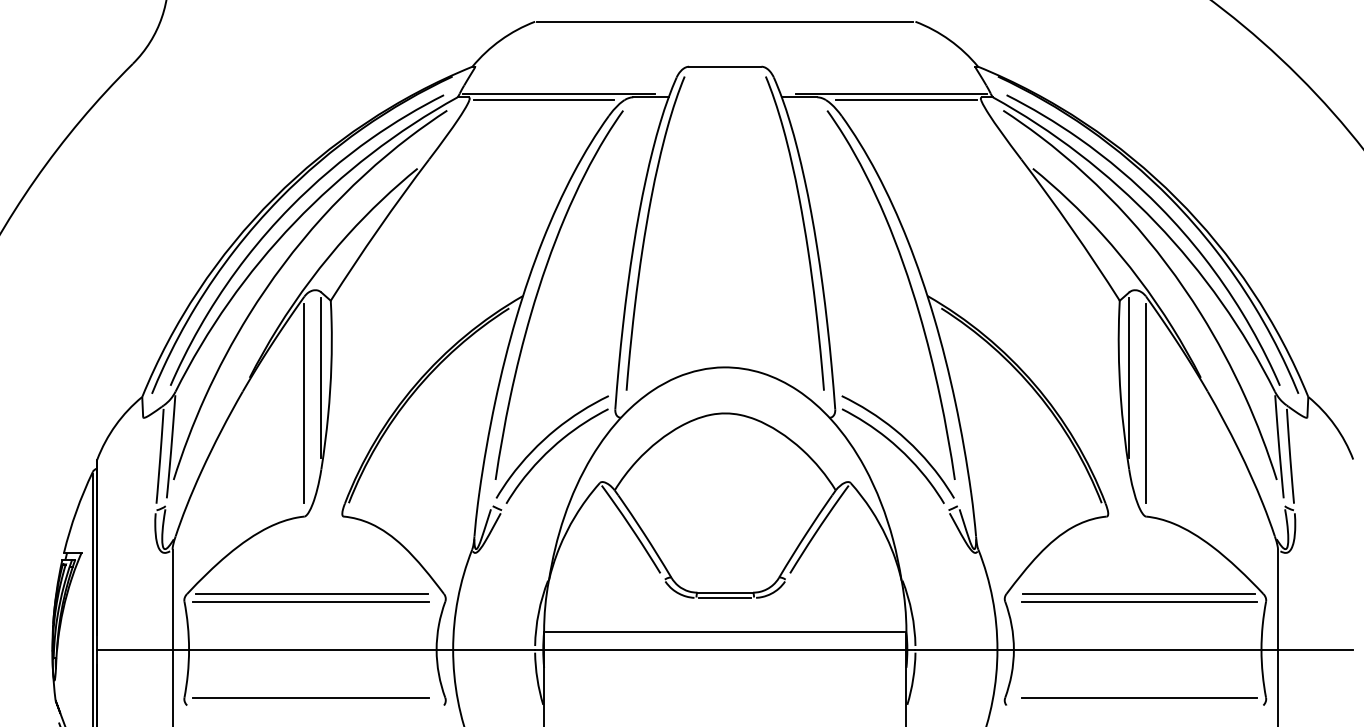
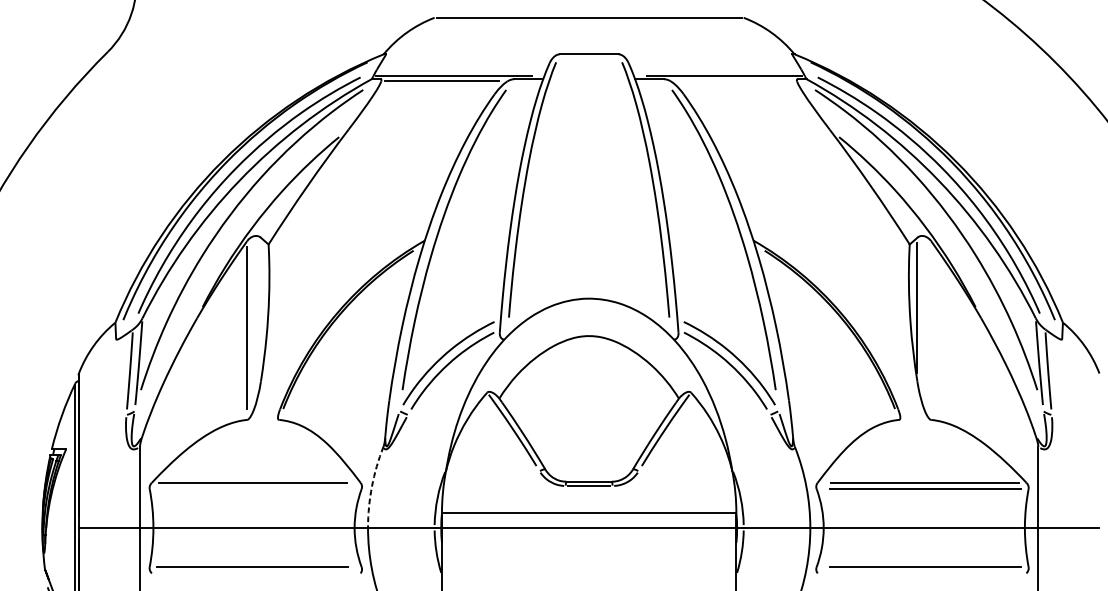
line: (906, 100) -> (736, 81), removed
line: (321, 378) -> (261, 307), removed
line: (1146, 403) -> (931, 328), removed
arc: (457, 598) -> (371, 486), solid -> dashed
line: (310, 601) -> (252, 488), removed

